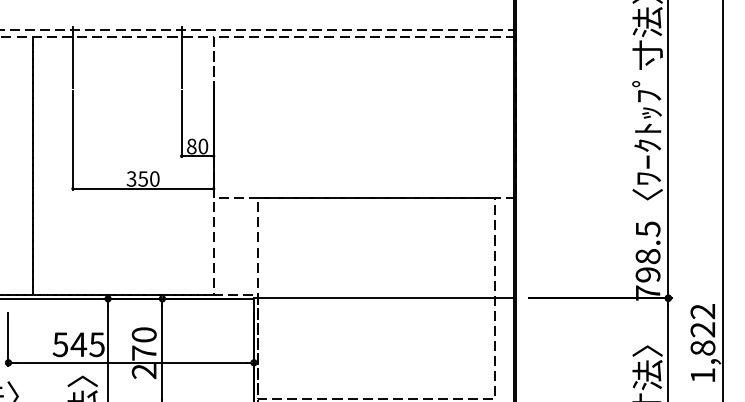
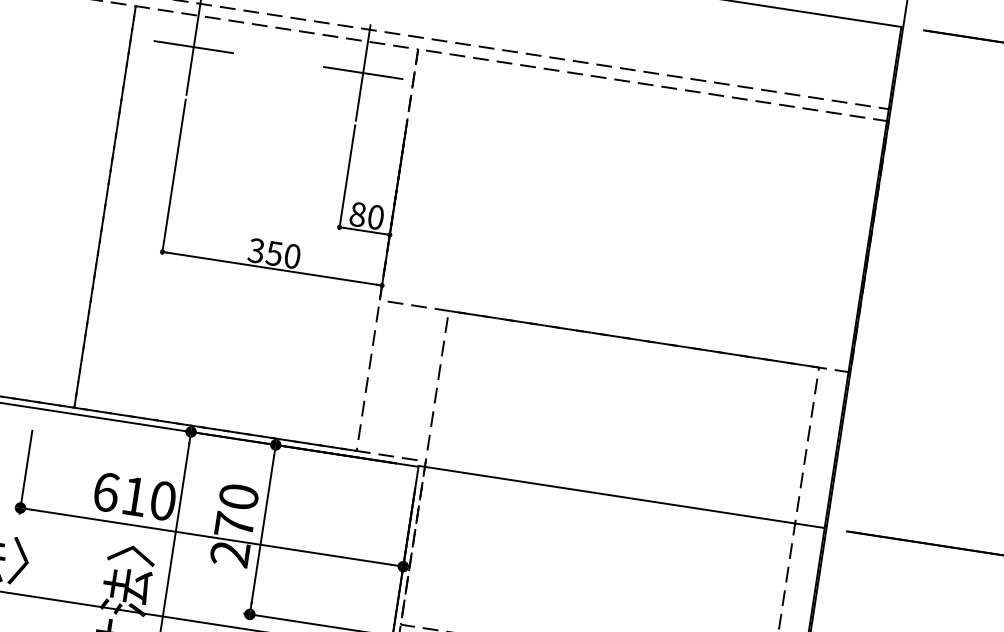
line: (72, 57) -> (193, 47), added
line: (181, 57) -> (363, 73), added
text: (78, 344) -> (134, 496), 545 -> 610

